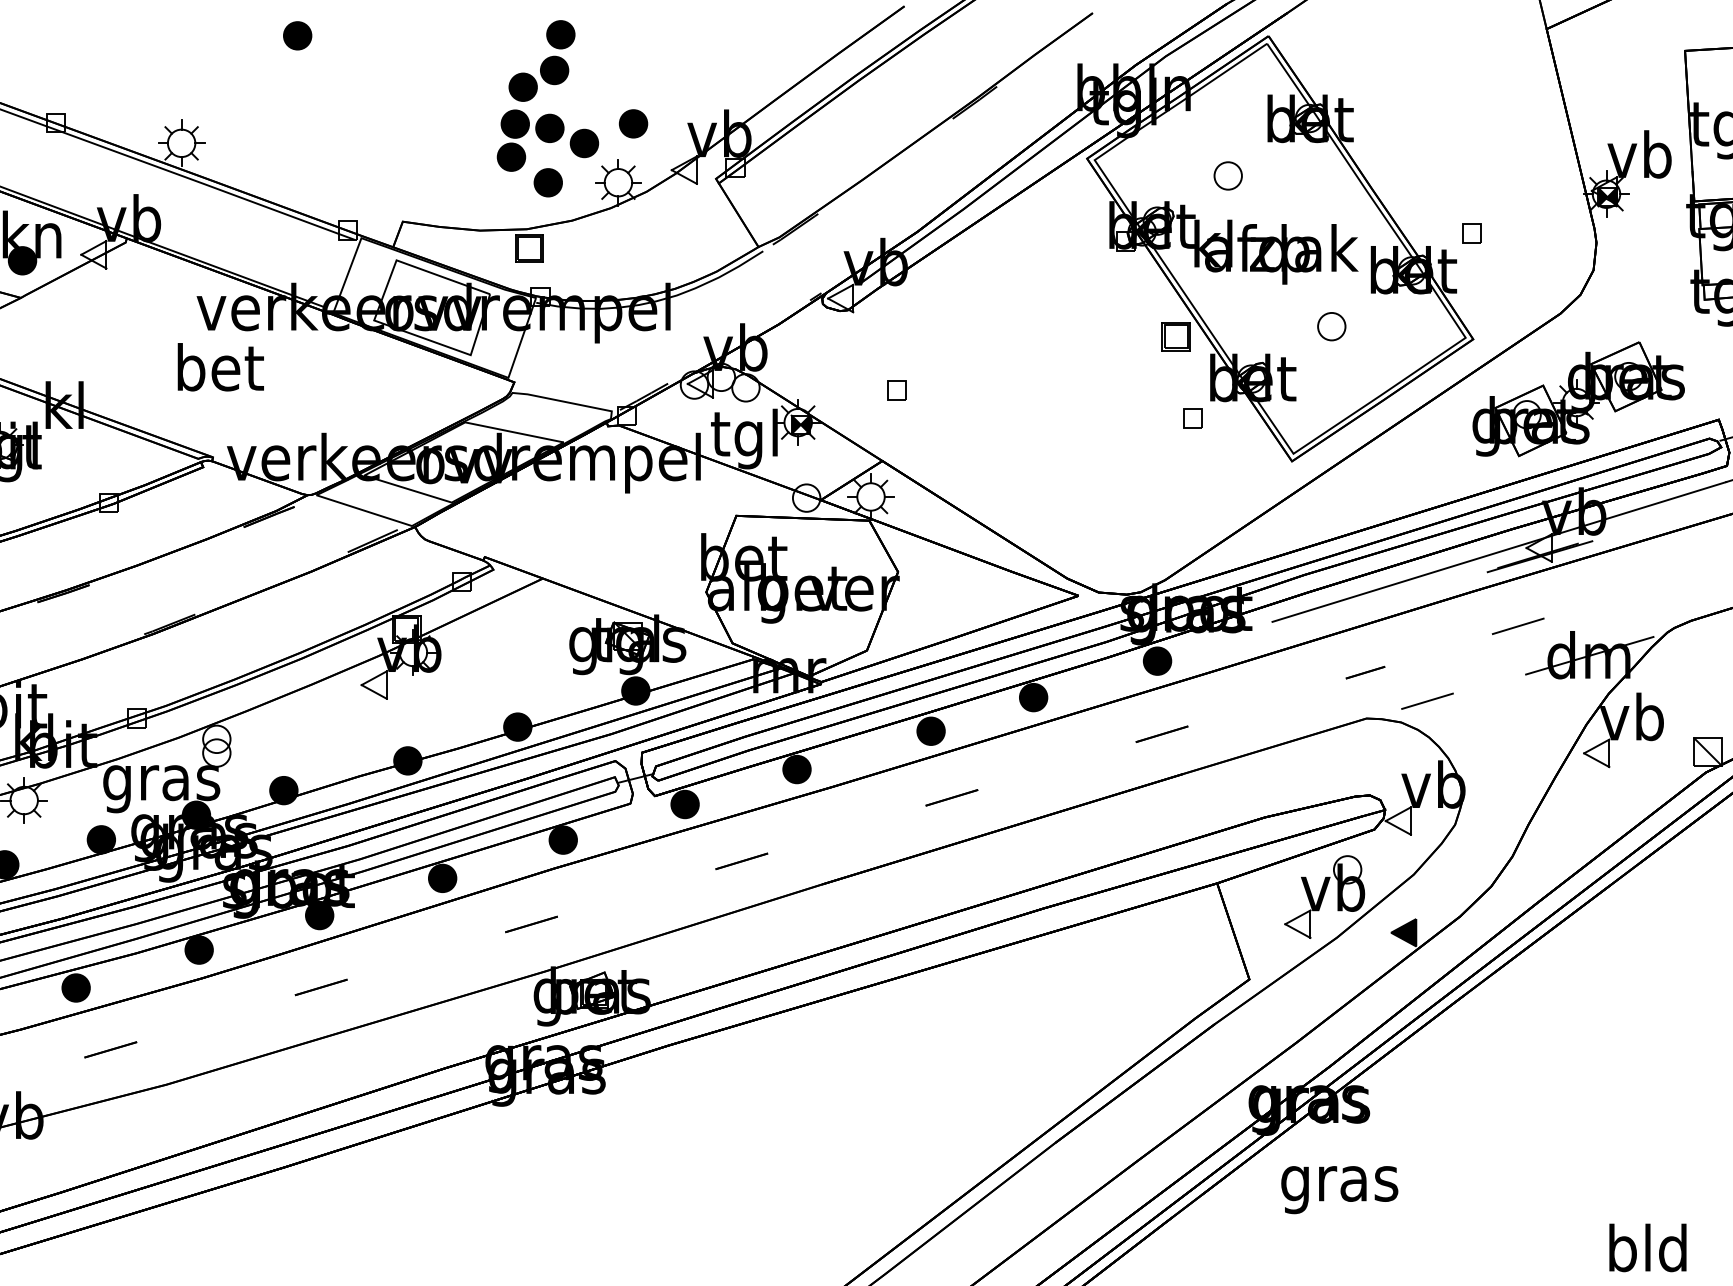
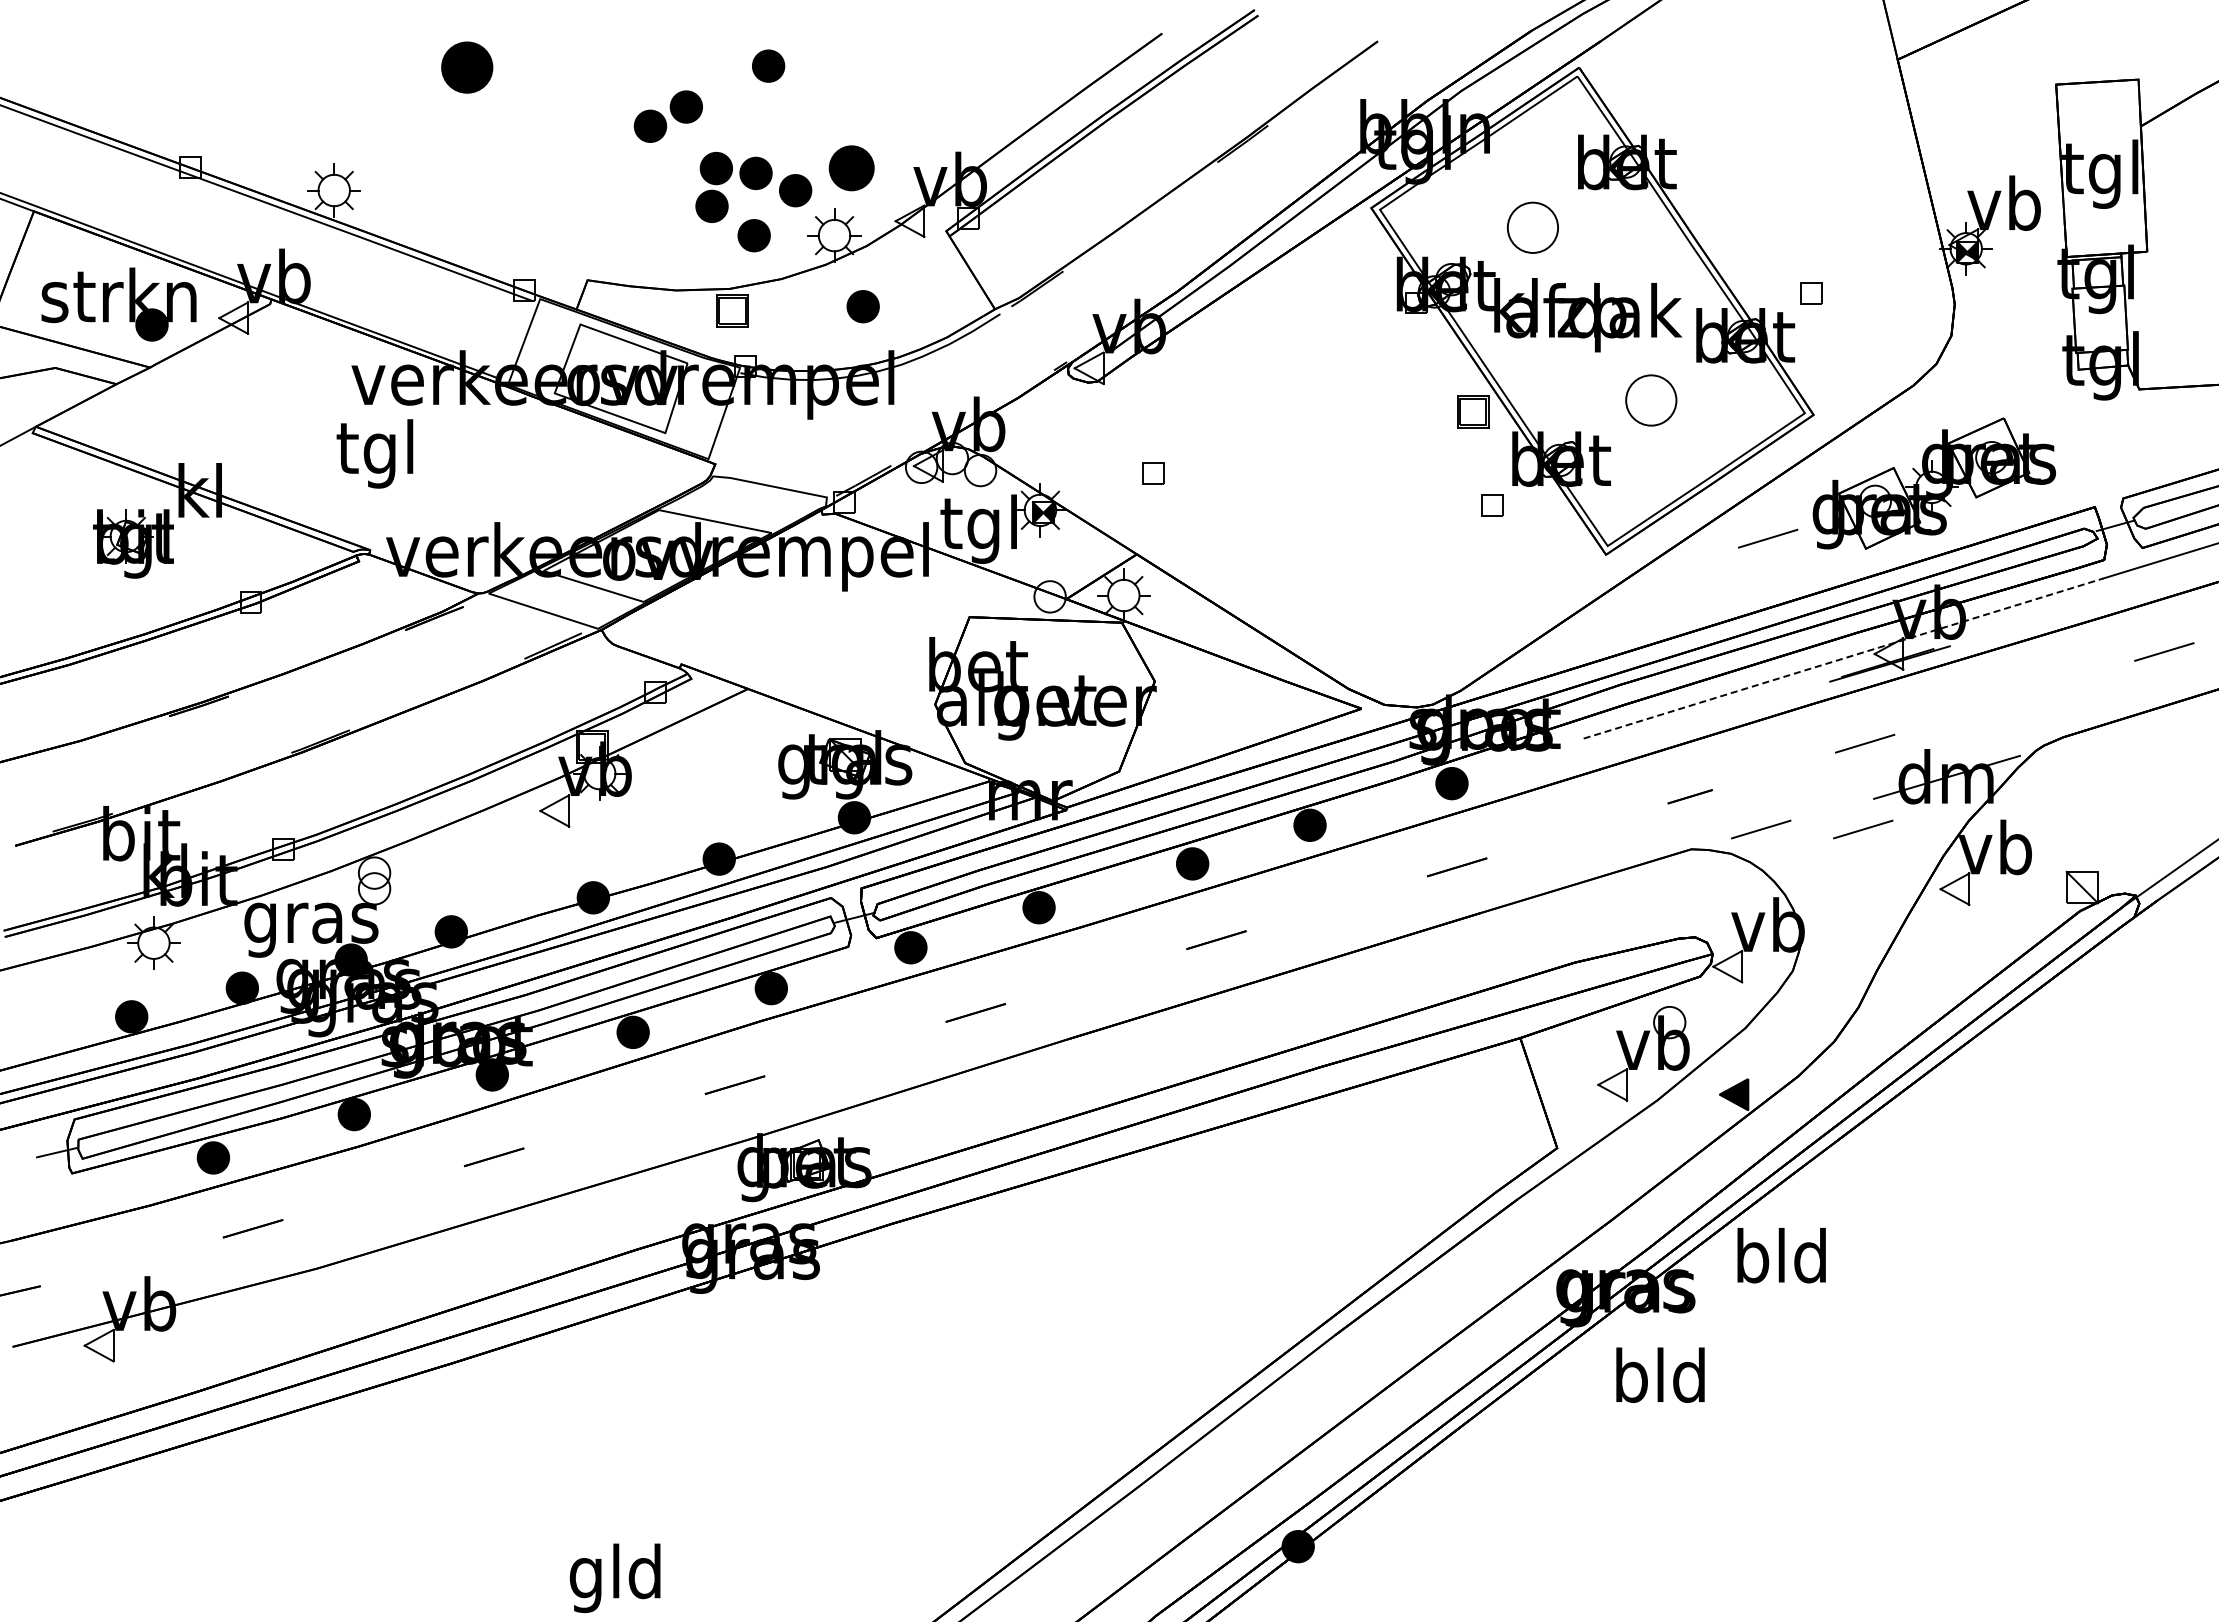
part: (297, 35) -> (466, 66), size x1.6
part: (538, 78) -> (667, 116), moved
part: (633, 123) -> (851, 167), size x1.4
part: (1227, 175) -> (1532, 227), size x1.6
part: (642, 244) -> (862, 306), added
part: (1331, 326) -> (1651, 400), size x1.6
text: (220, 372) -> (378, 453), bet -> tgl
line: (1433, 447) -> (1768, 538), added
line: (1499, 551) -> (1843, 658), solid -> dashed
line: (1516, 701) -> (1863, 829), added
text: (1339, 1183) -> (1660, 1381), gras -> bld
text: (1647, 1247) -> (1781, 1255), moved

